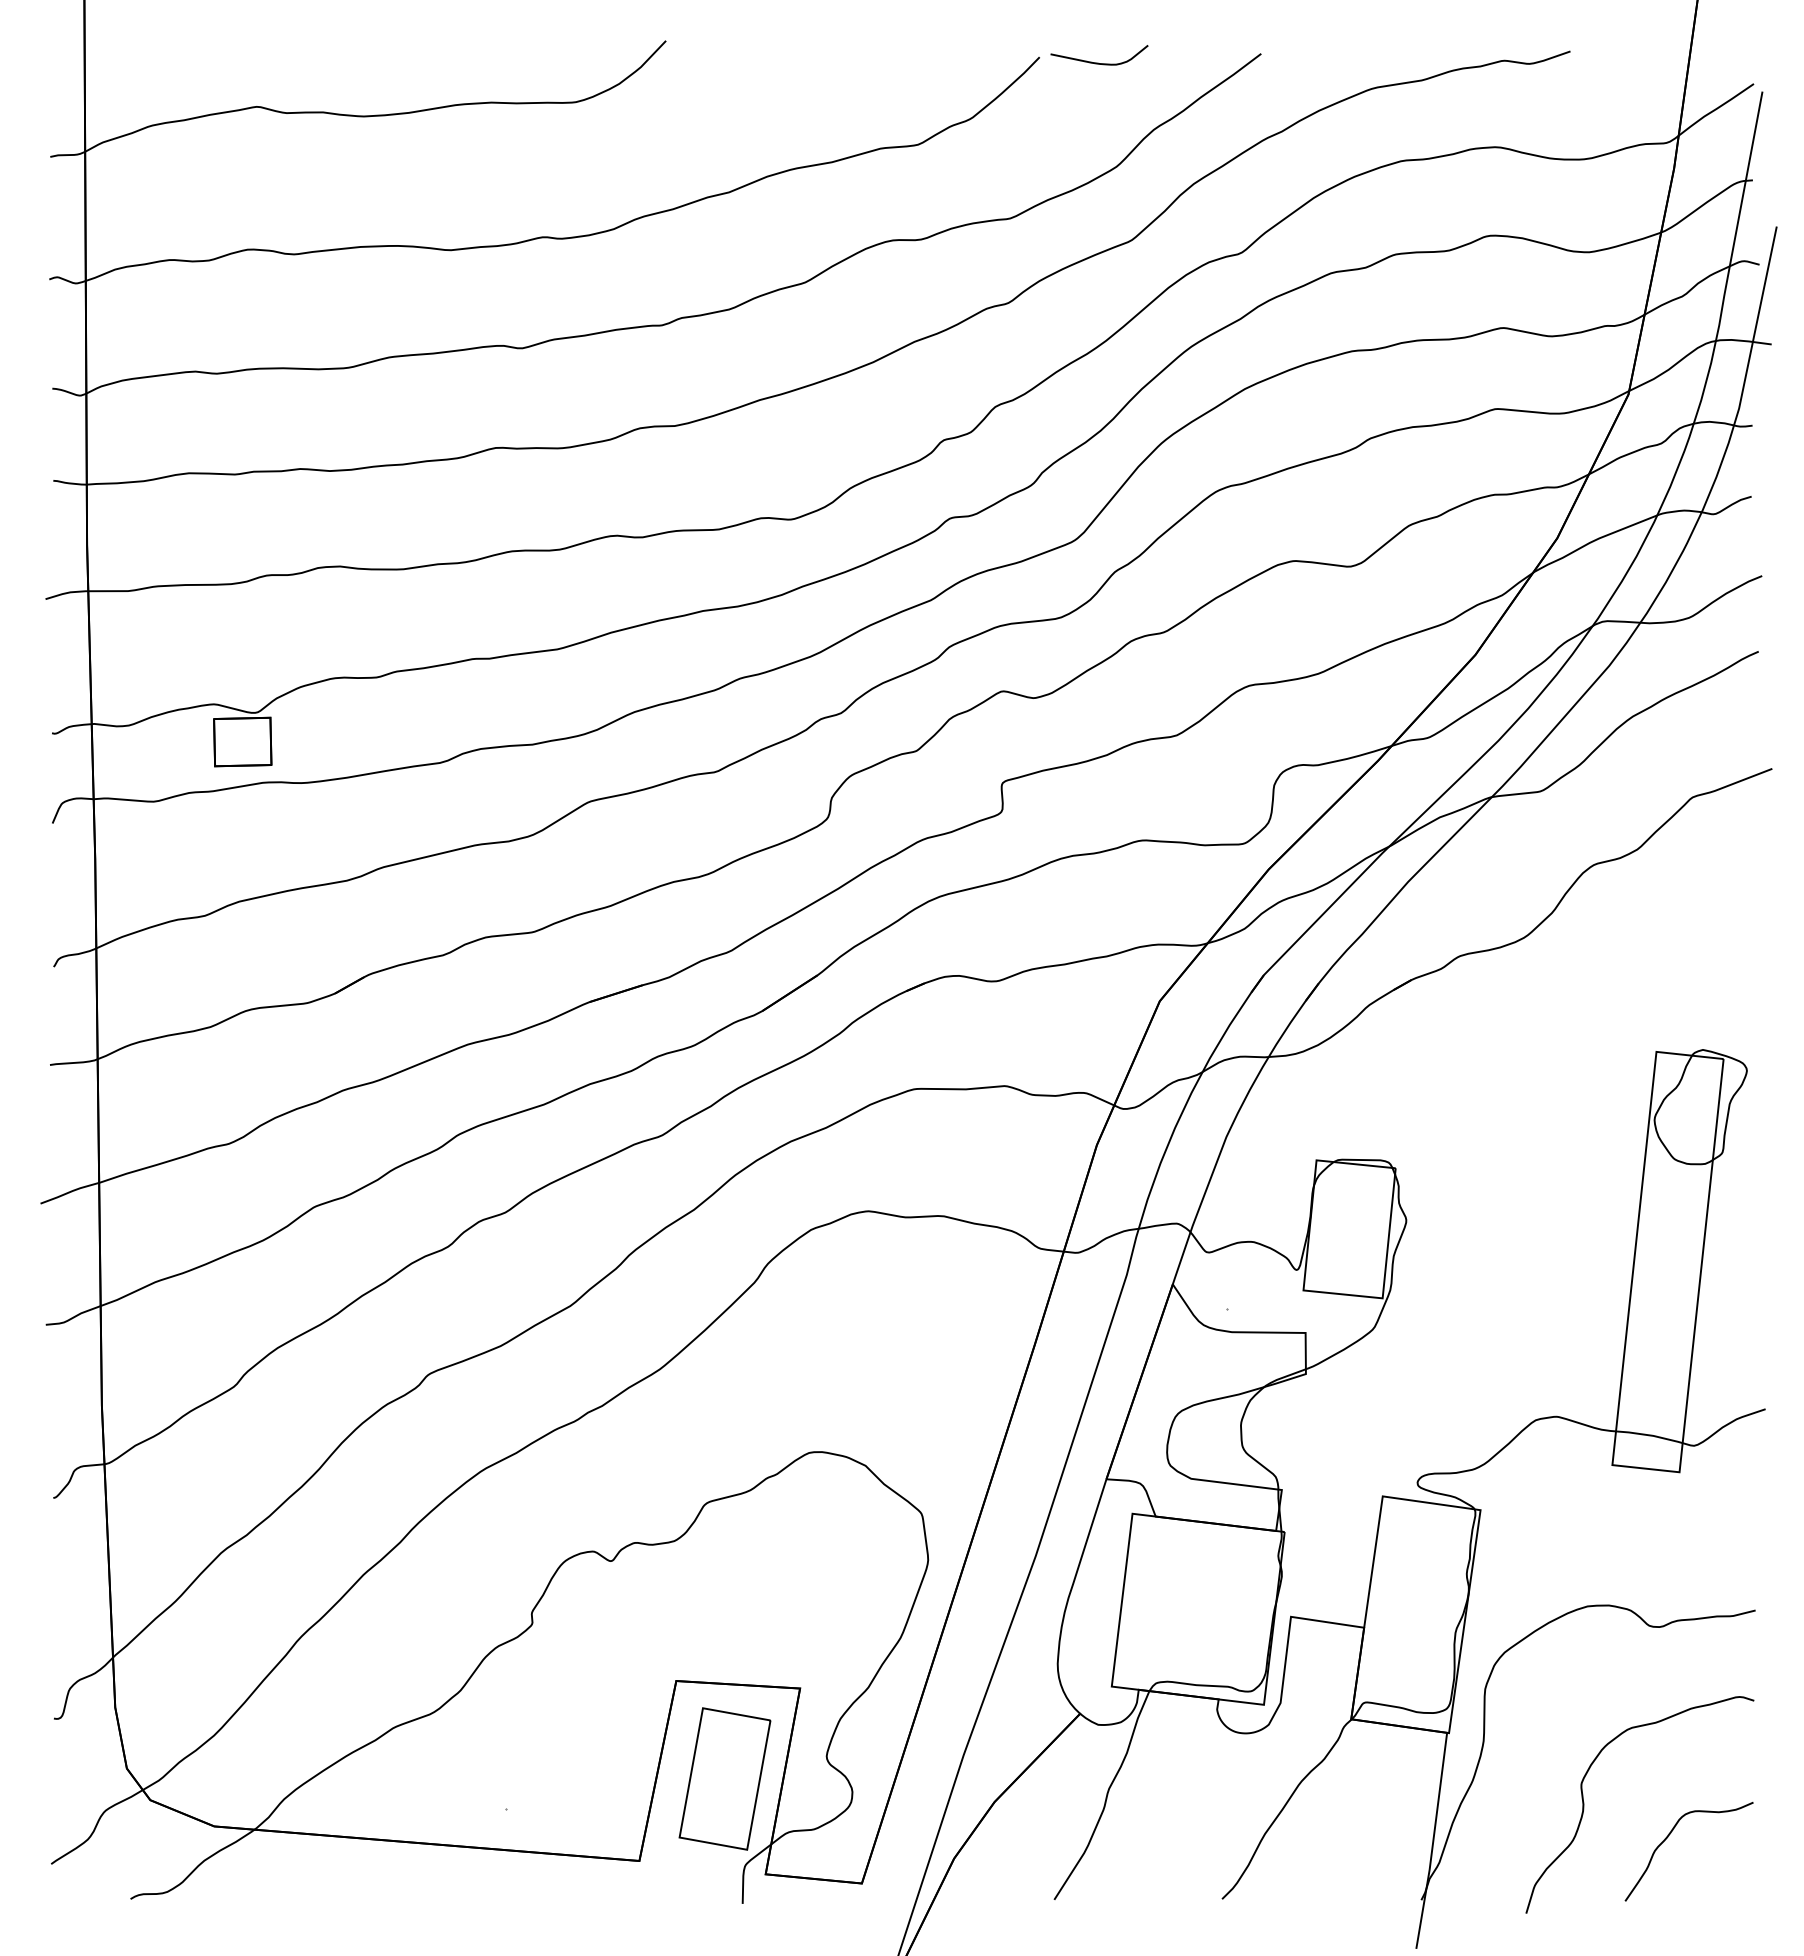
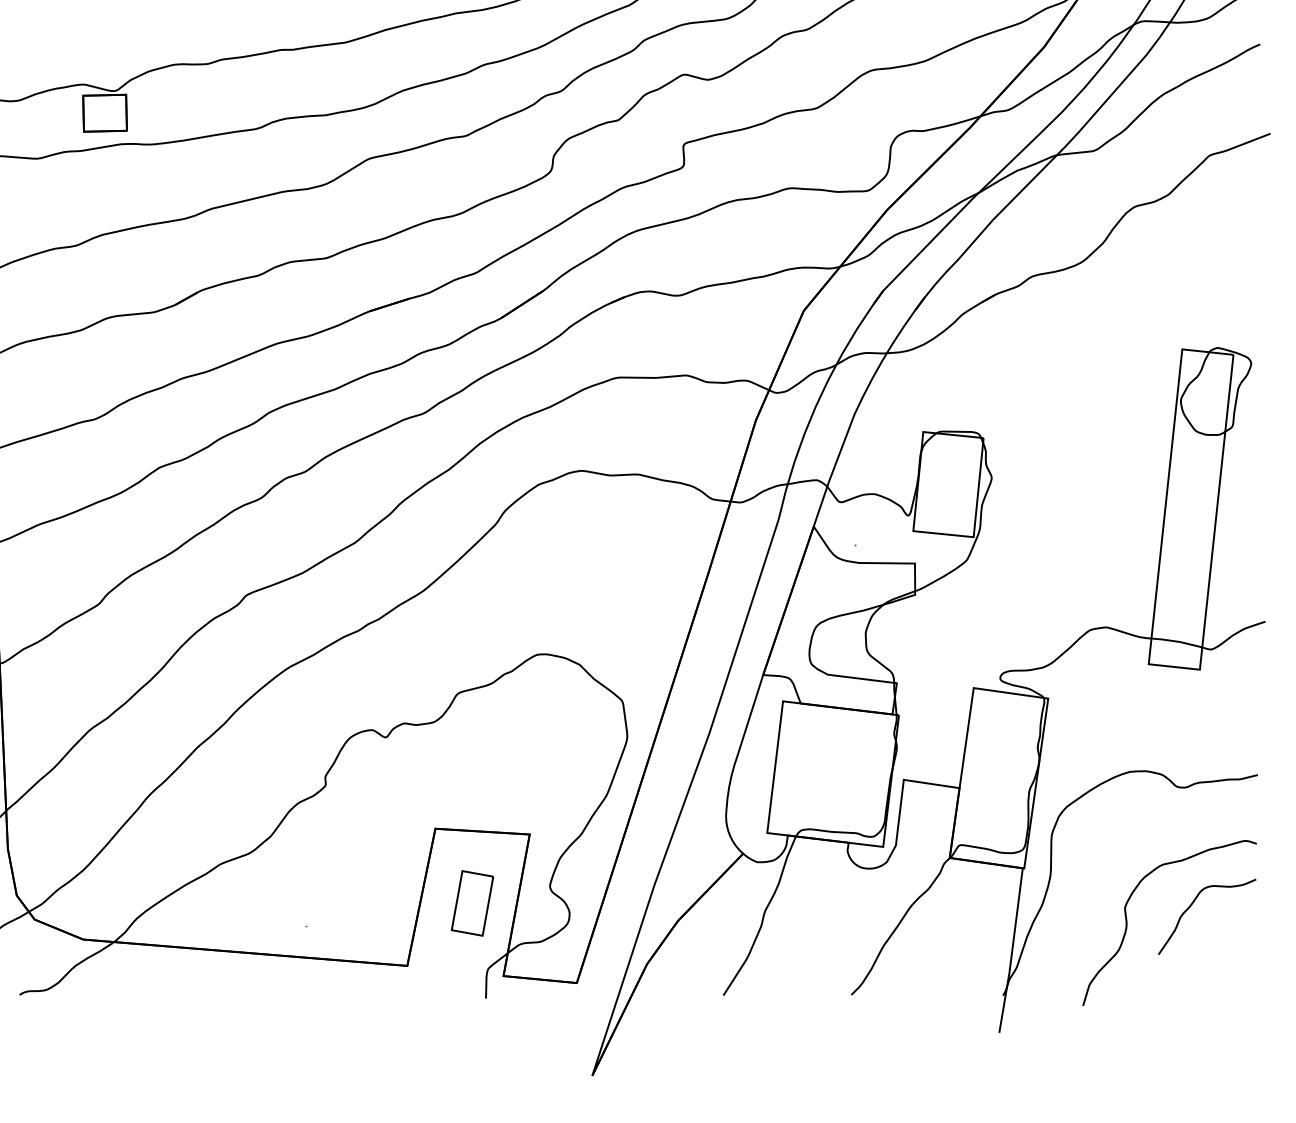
part: (724, 1778) -> (472, 903), size x0.6
curve: (1668, 1837) -> (1191, 906), moved

